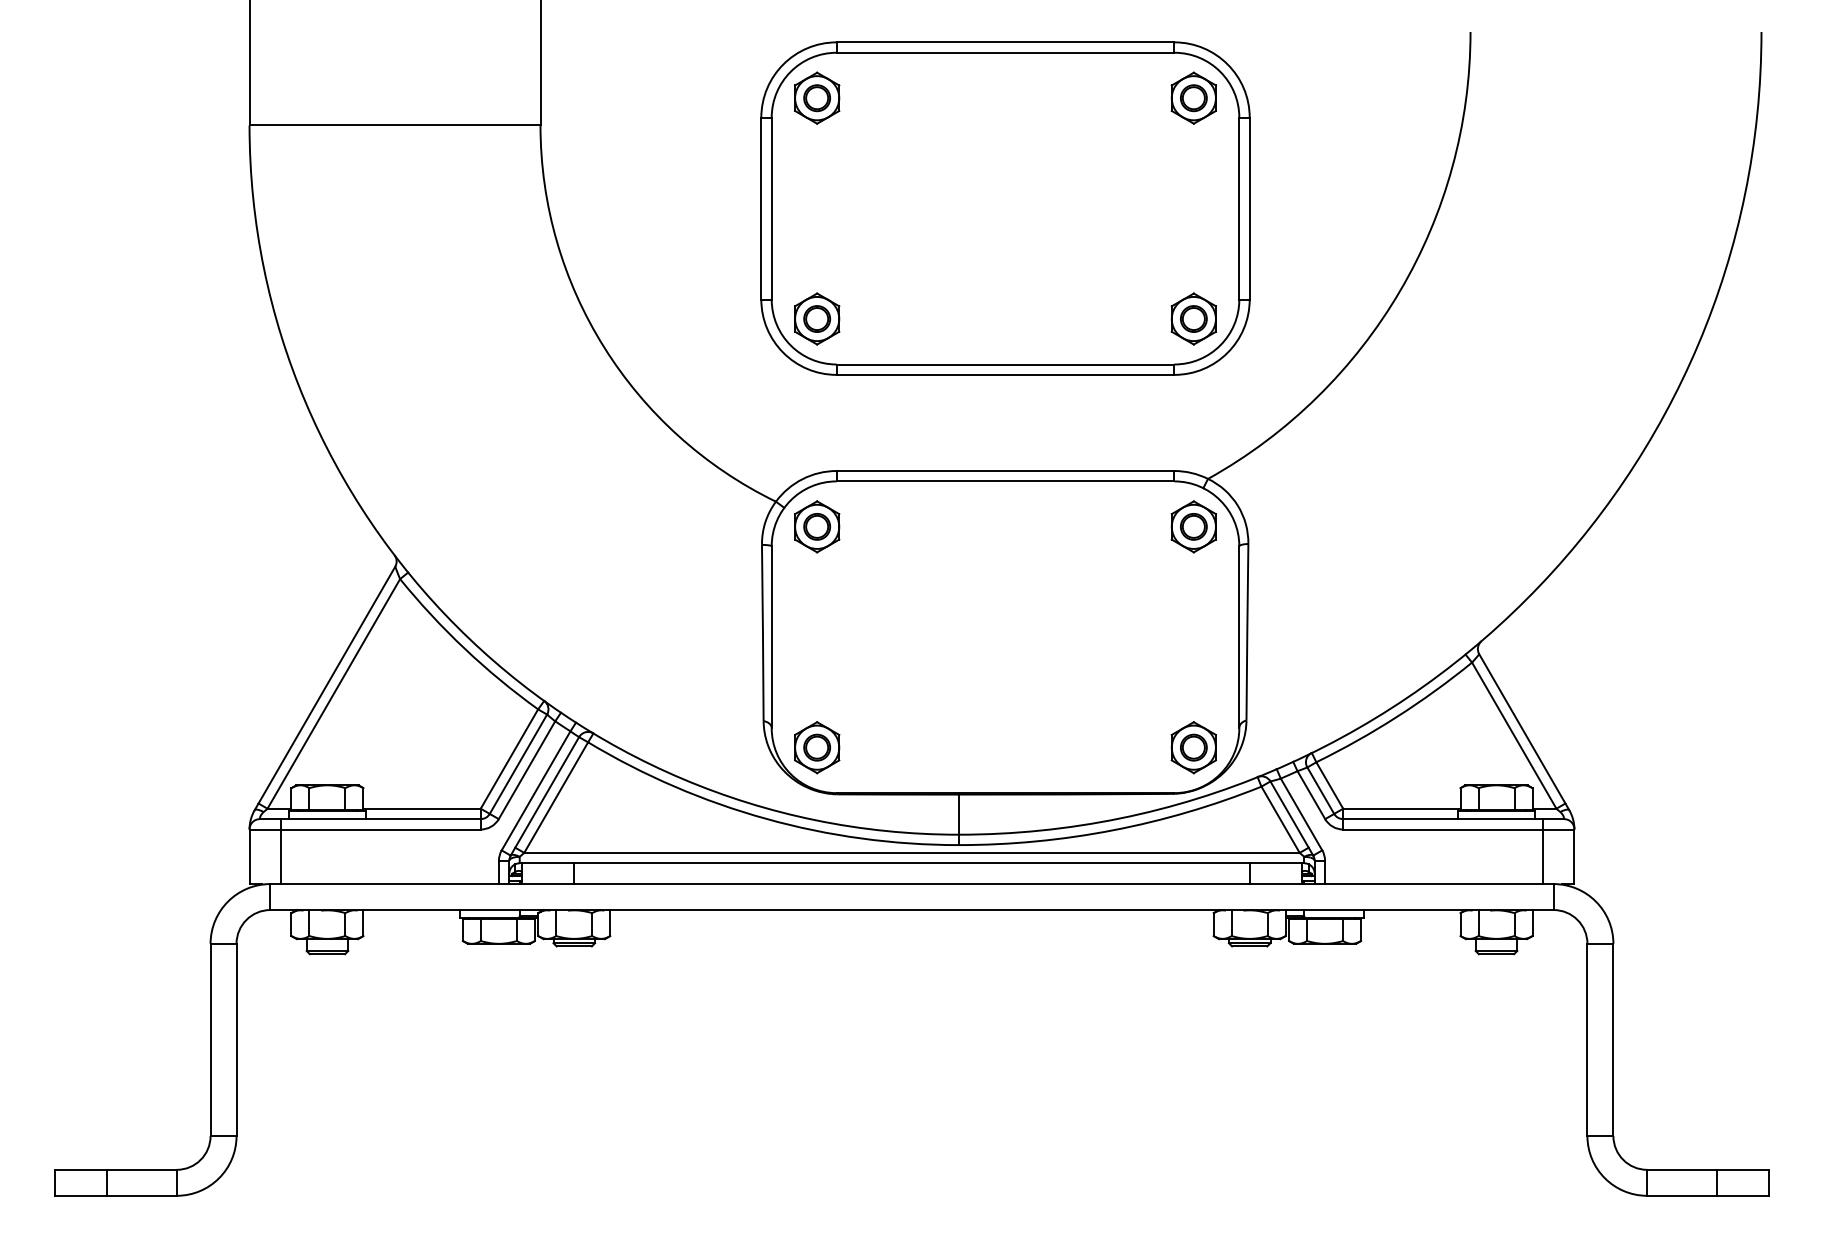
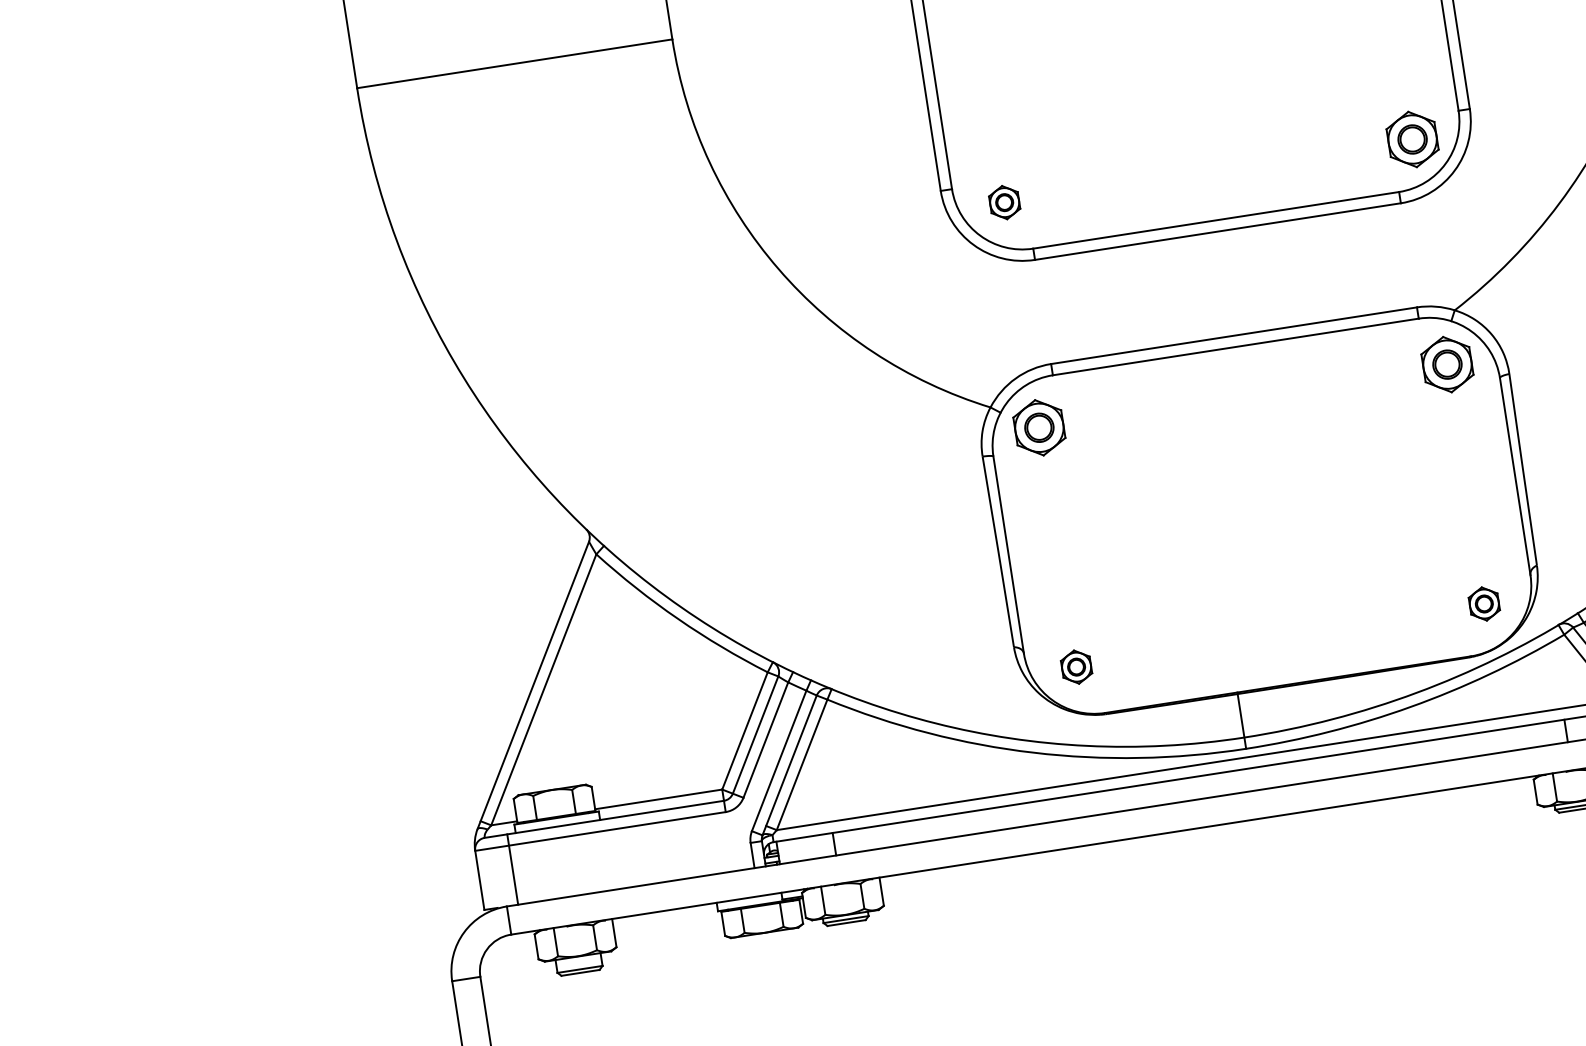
part: (817, 318) -> (1004, 202), size x0.6
part: (817, 747) -> (1076, 666), size x0.6
part: (1193, 747) -> (1484, 603), size x0.6

